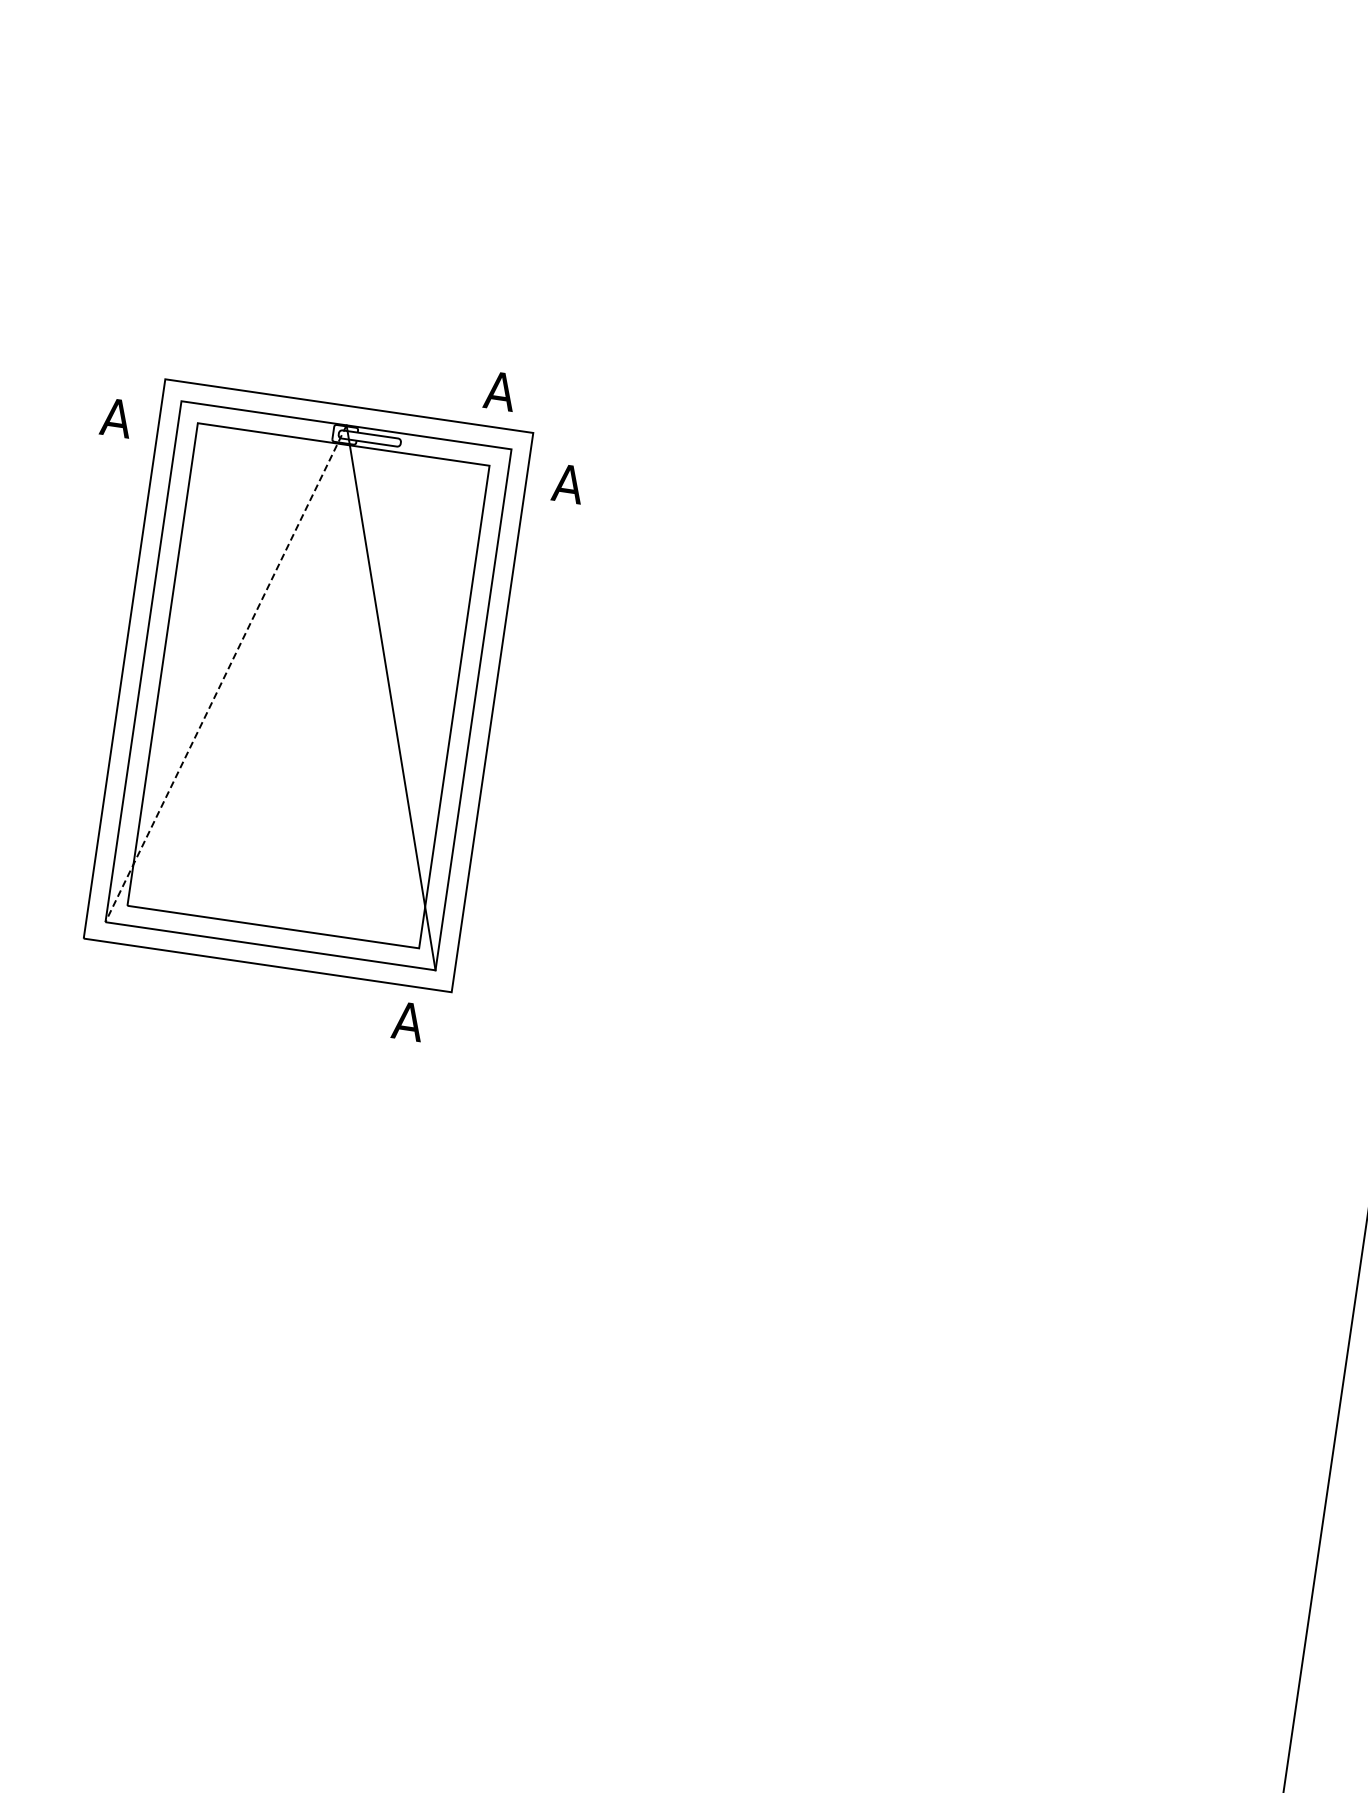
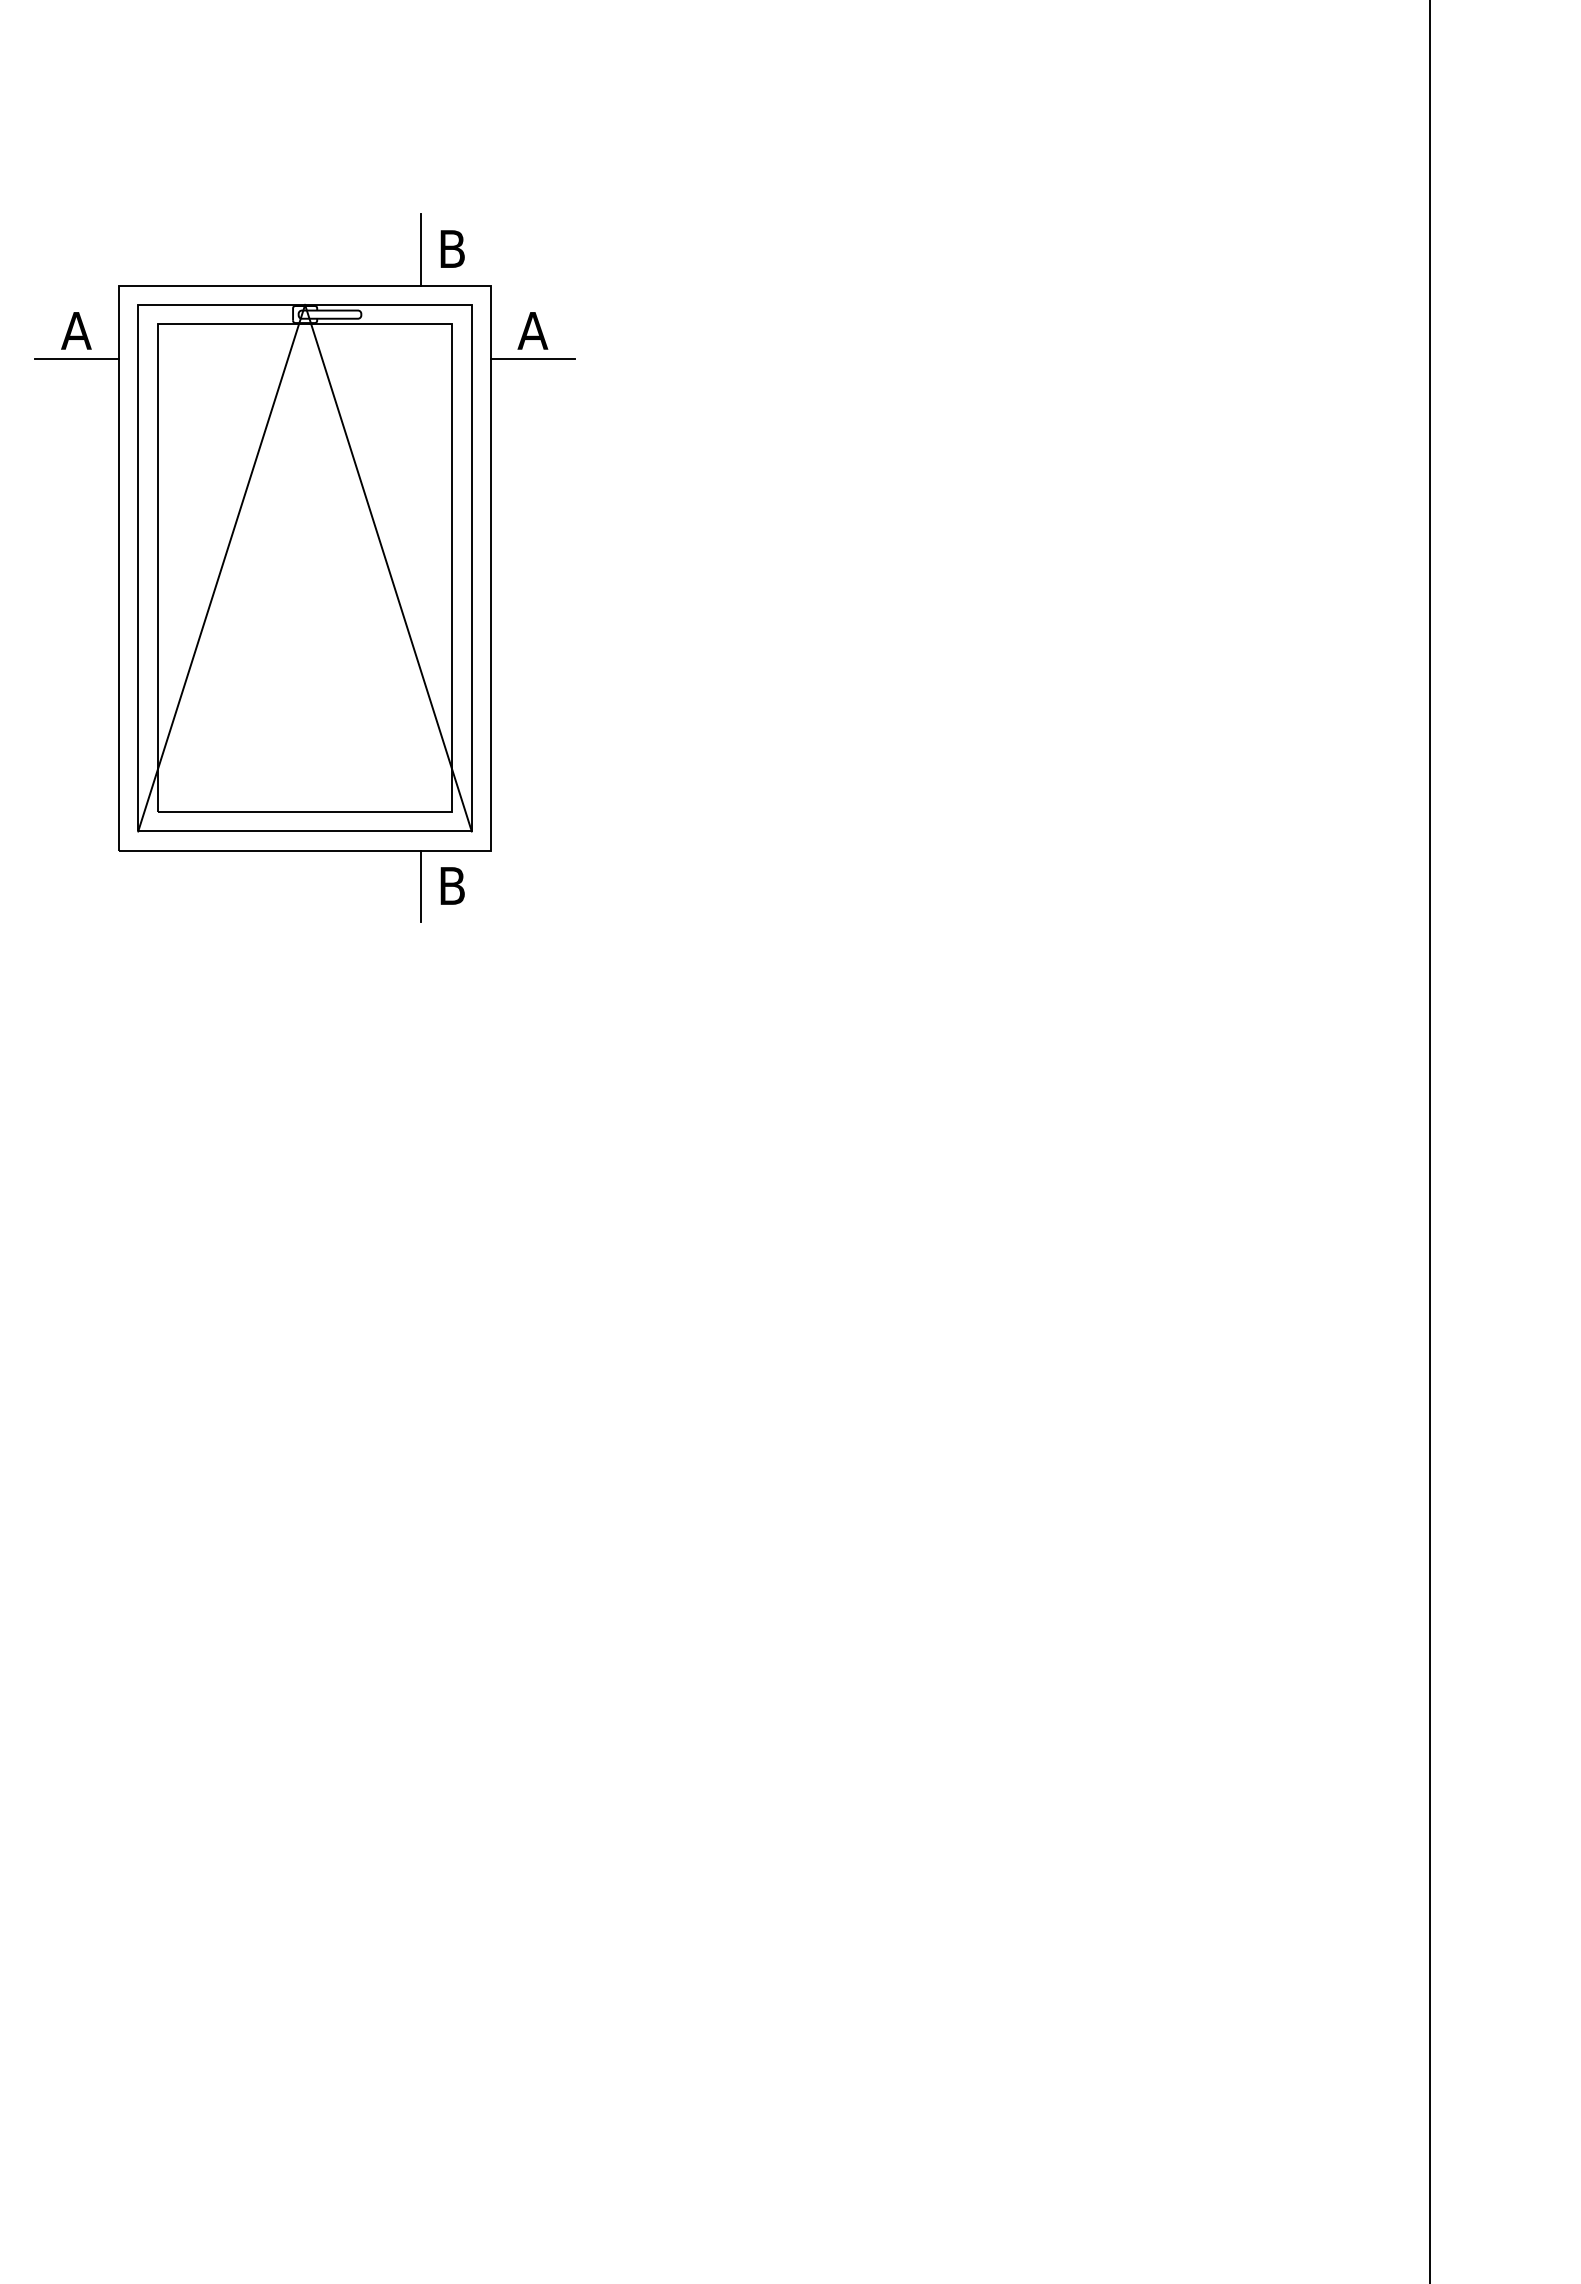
line: (468, 387) -> (420, 249), added
text: (499, 390) -> (451, 248), A -> B
line: (112, 445) -> (76, 358), added
line: (563, 511) -> (532, 358), added
line: (225, 674) -> (221, 568), dashed -> solid
line: (376, 1017) -> (420, 886), added
text: (407, 1020) -> (451, 885), A -> B

